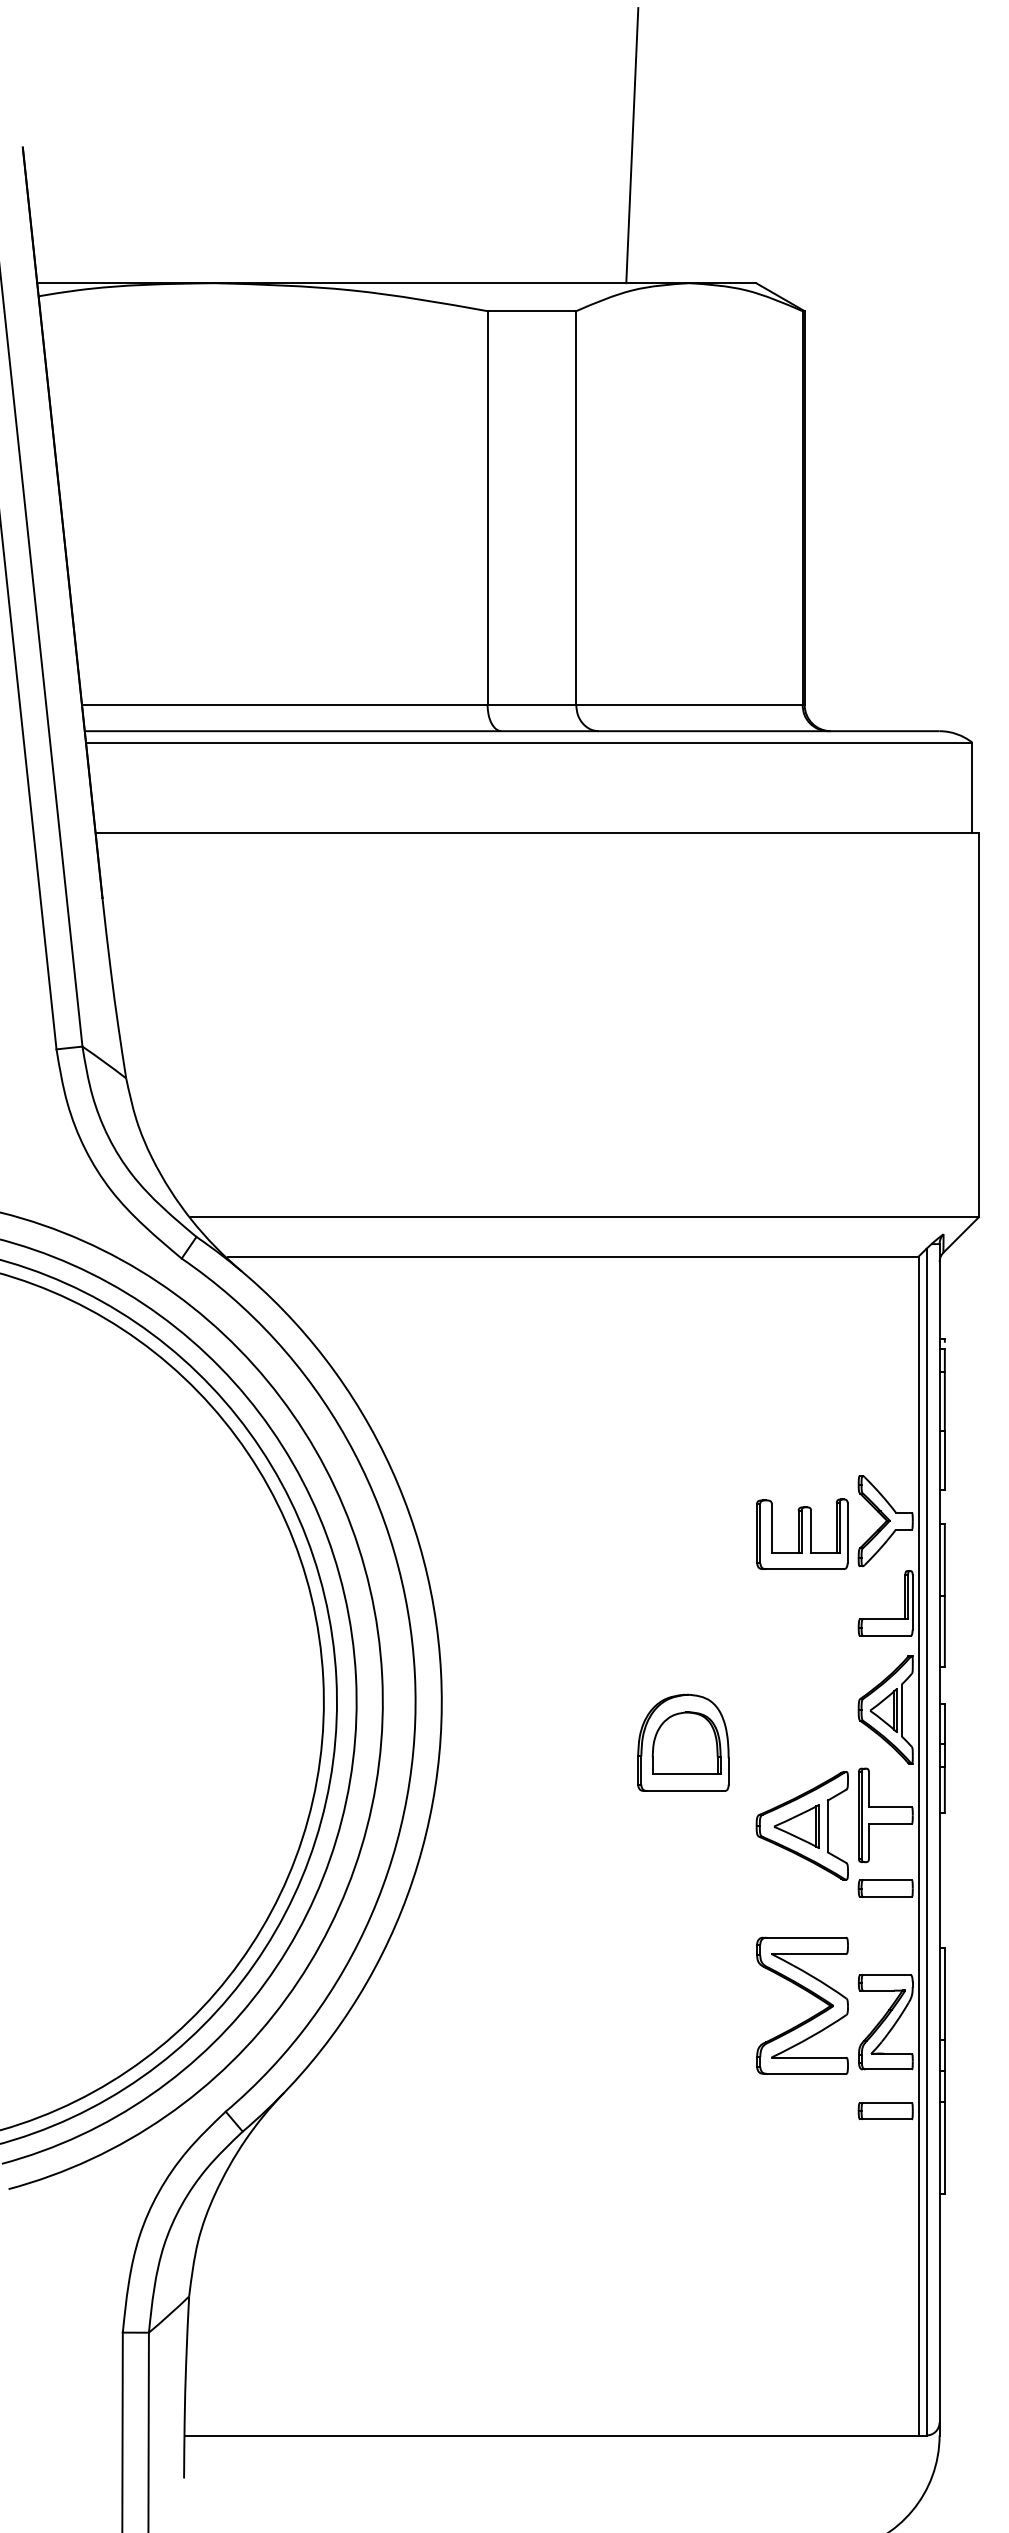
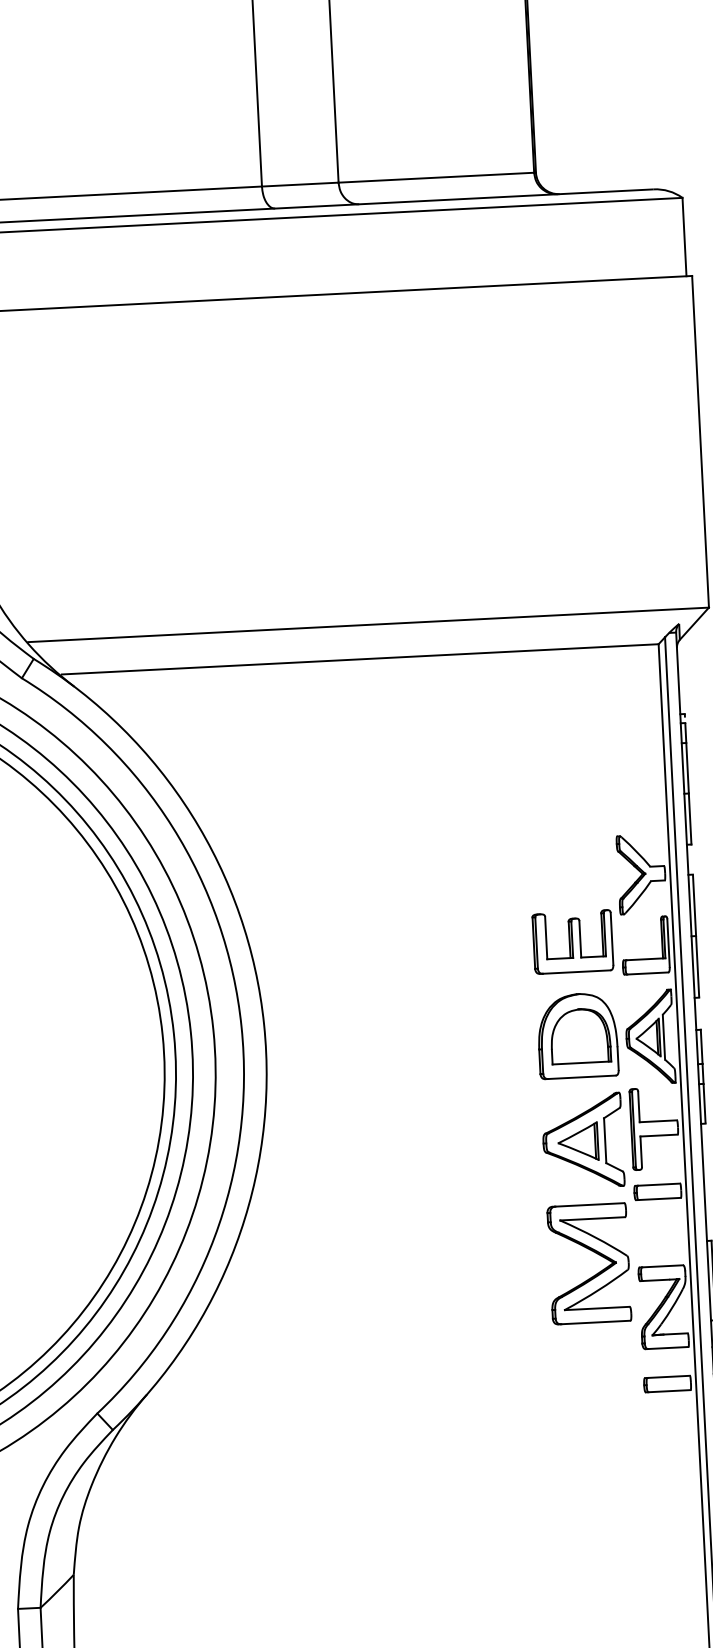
part: (802, 1533) -> (573, 941), moved
part: (683, 1742) -> (577, 1035), moved
part: (809, 1993) -> (594, 1252), moved

